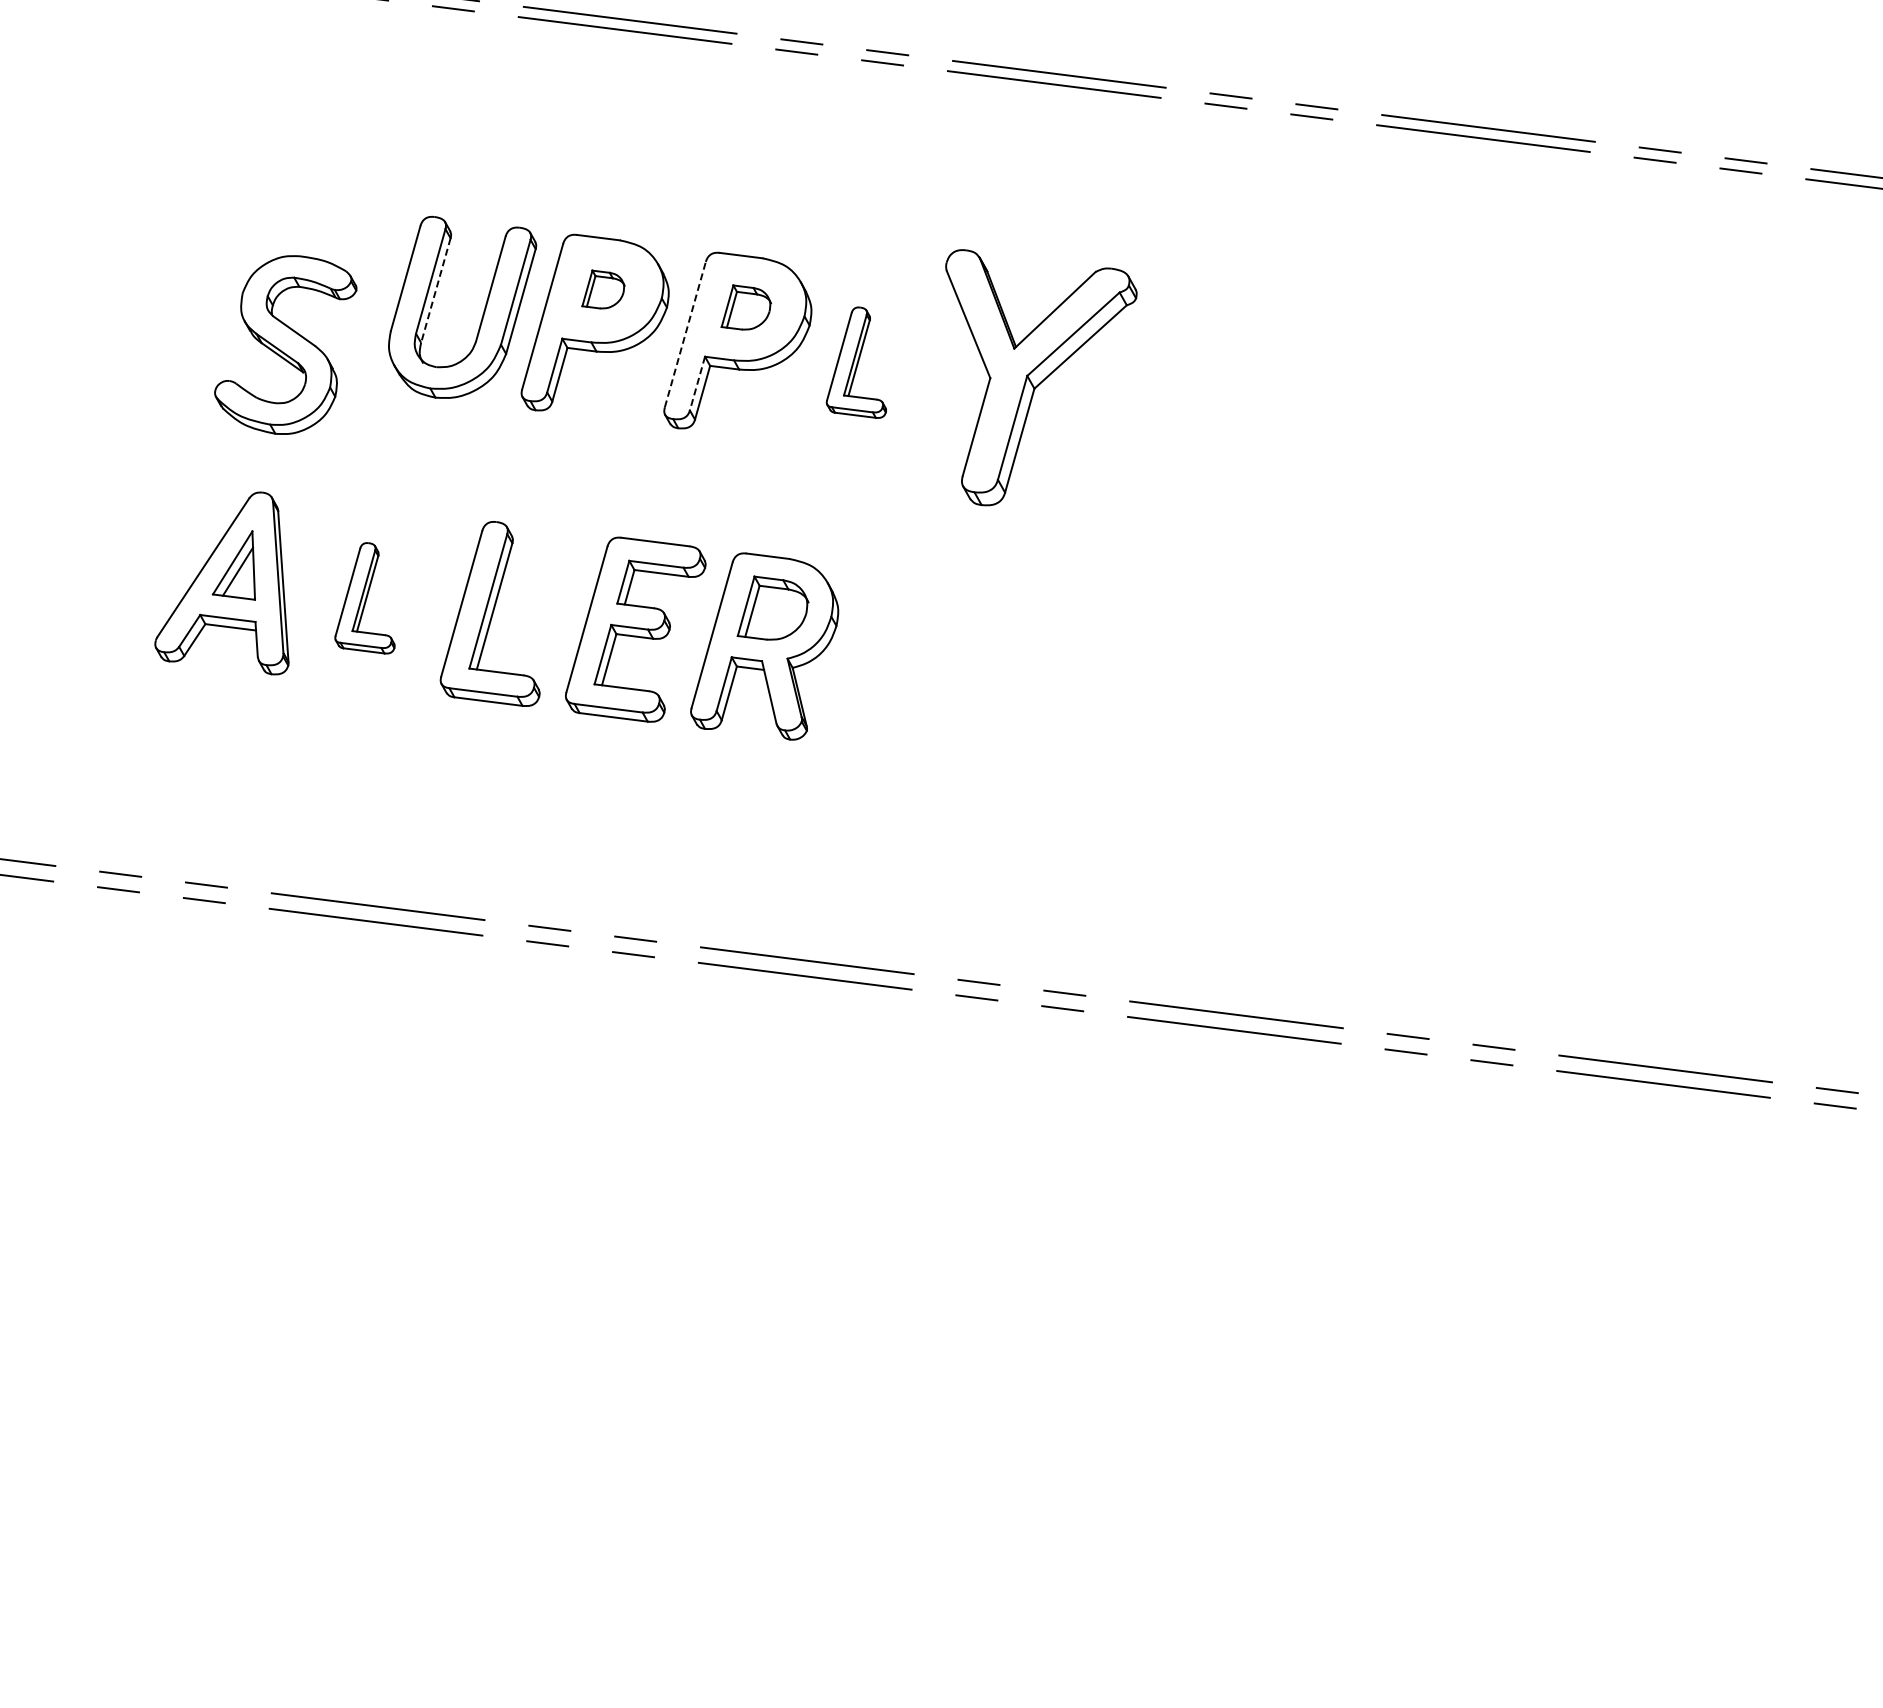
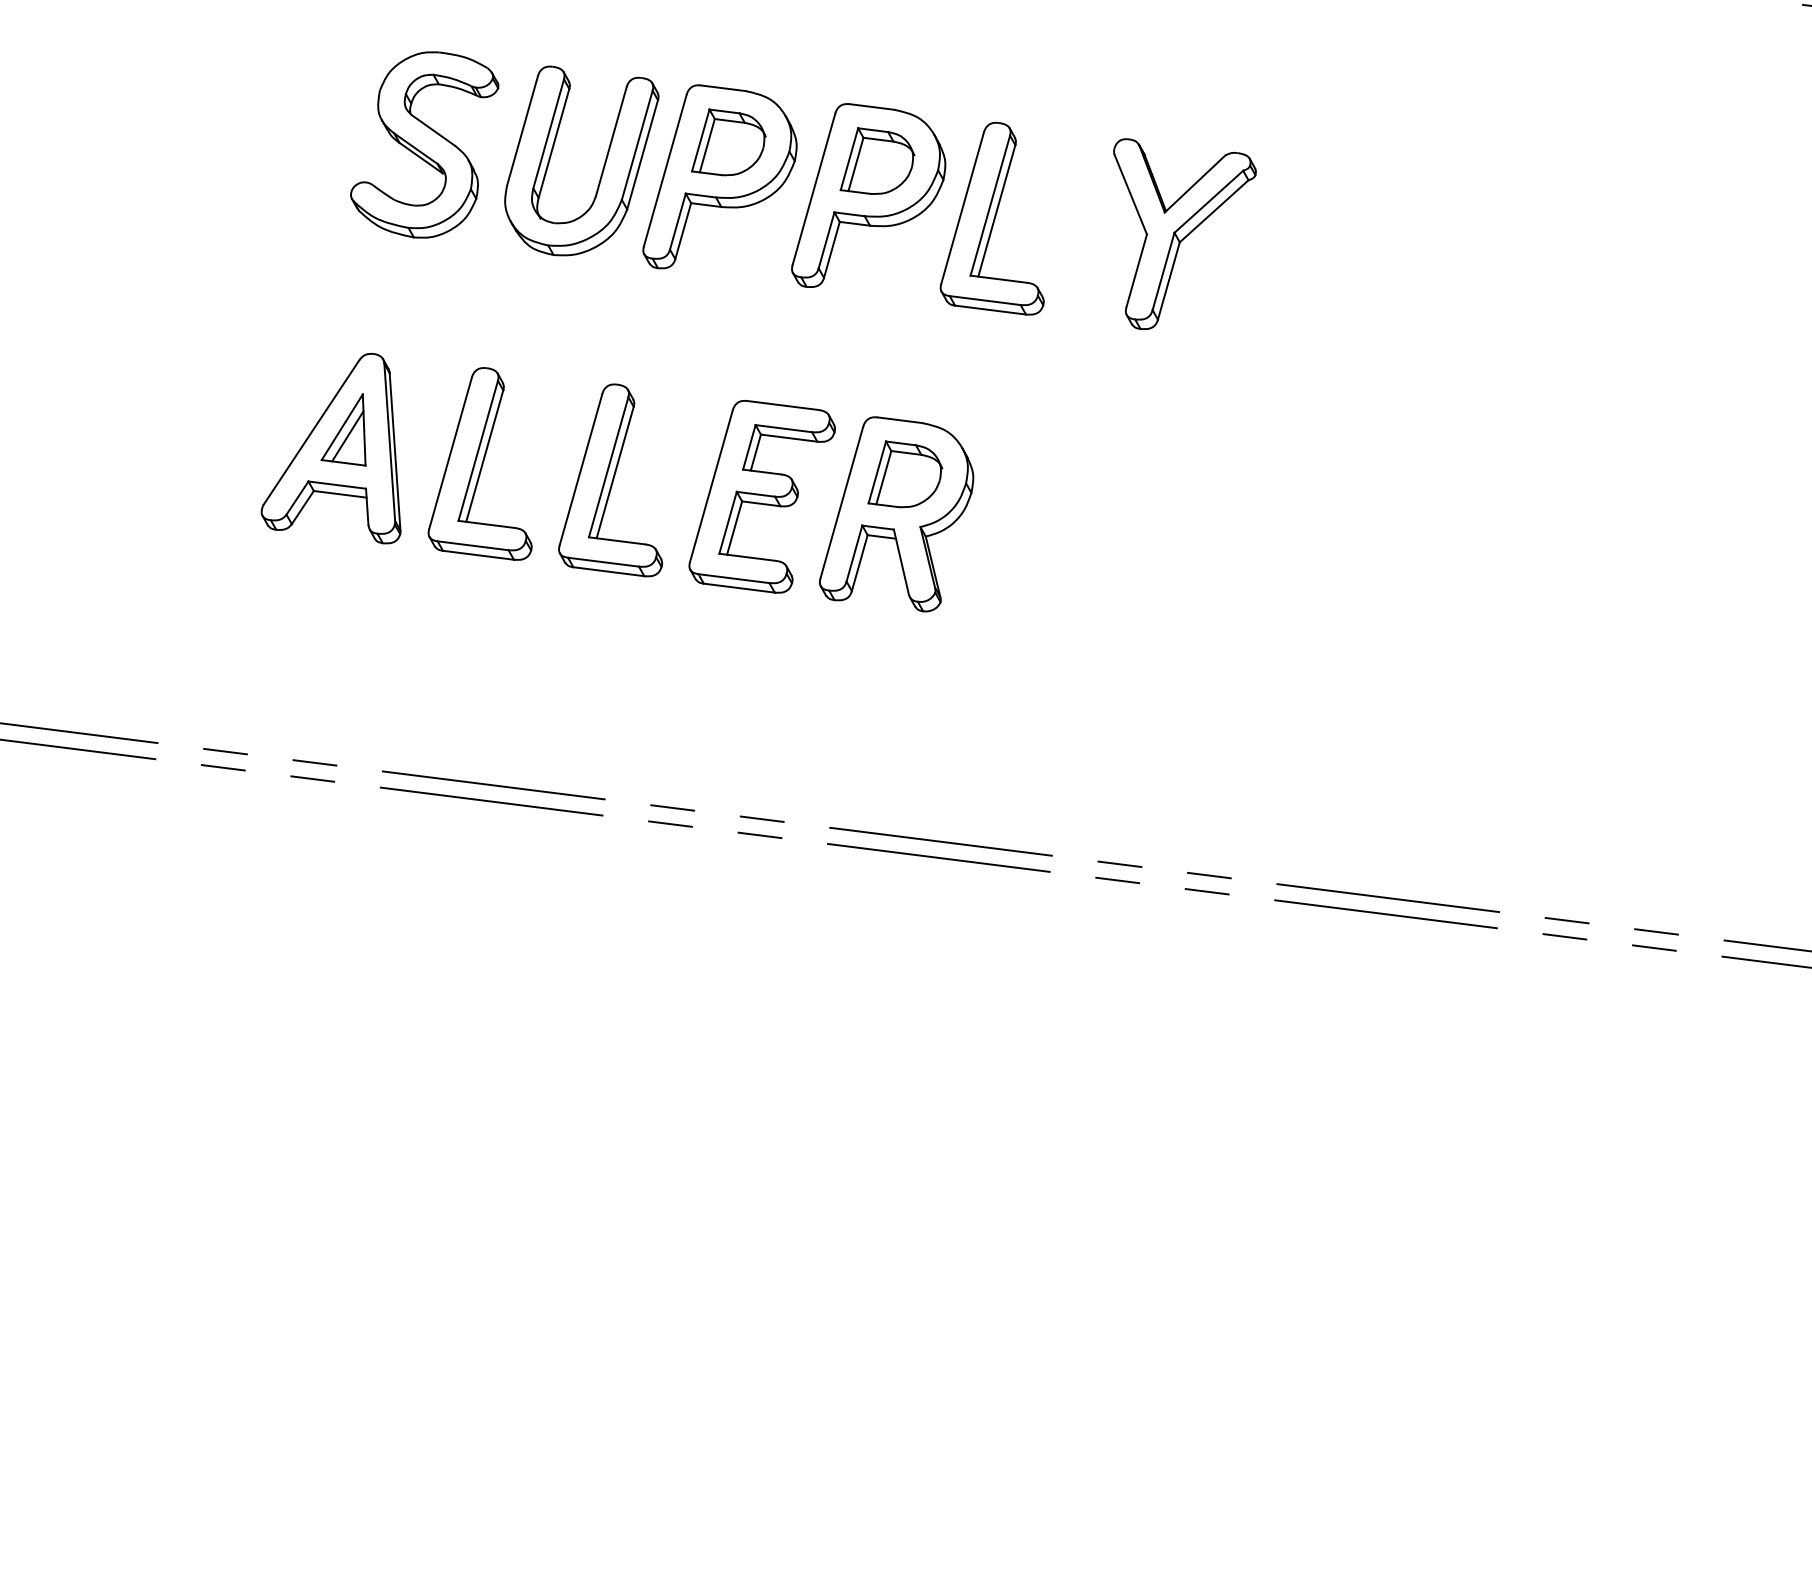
part: (603, 289) -> (728, 142), size x1.67
line: (435, 291) -> (553, 144), dashed -> solid
part: (746, 307) -> (877, 161), size x1.43
line: (685, 334) -> (814, 189), dashed -> solid
part: (285, 344) -> (424, 144), moved
part: (856, 362) -> (992, 218), size x1.67
part: (1041, 377) -> (1185, 234), size x0.71
line: (697, 383) -> (826, 240), dashed -> solid
part: (364, 598) -> (479, 464), size x1.67

